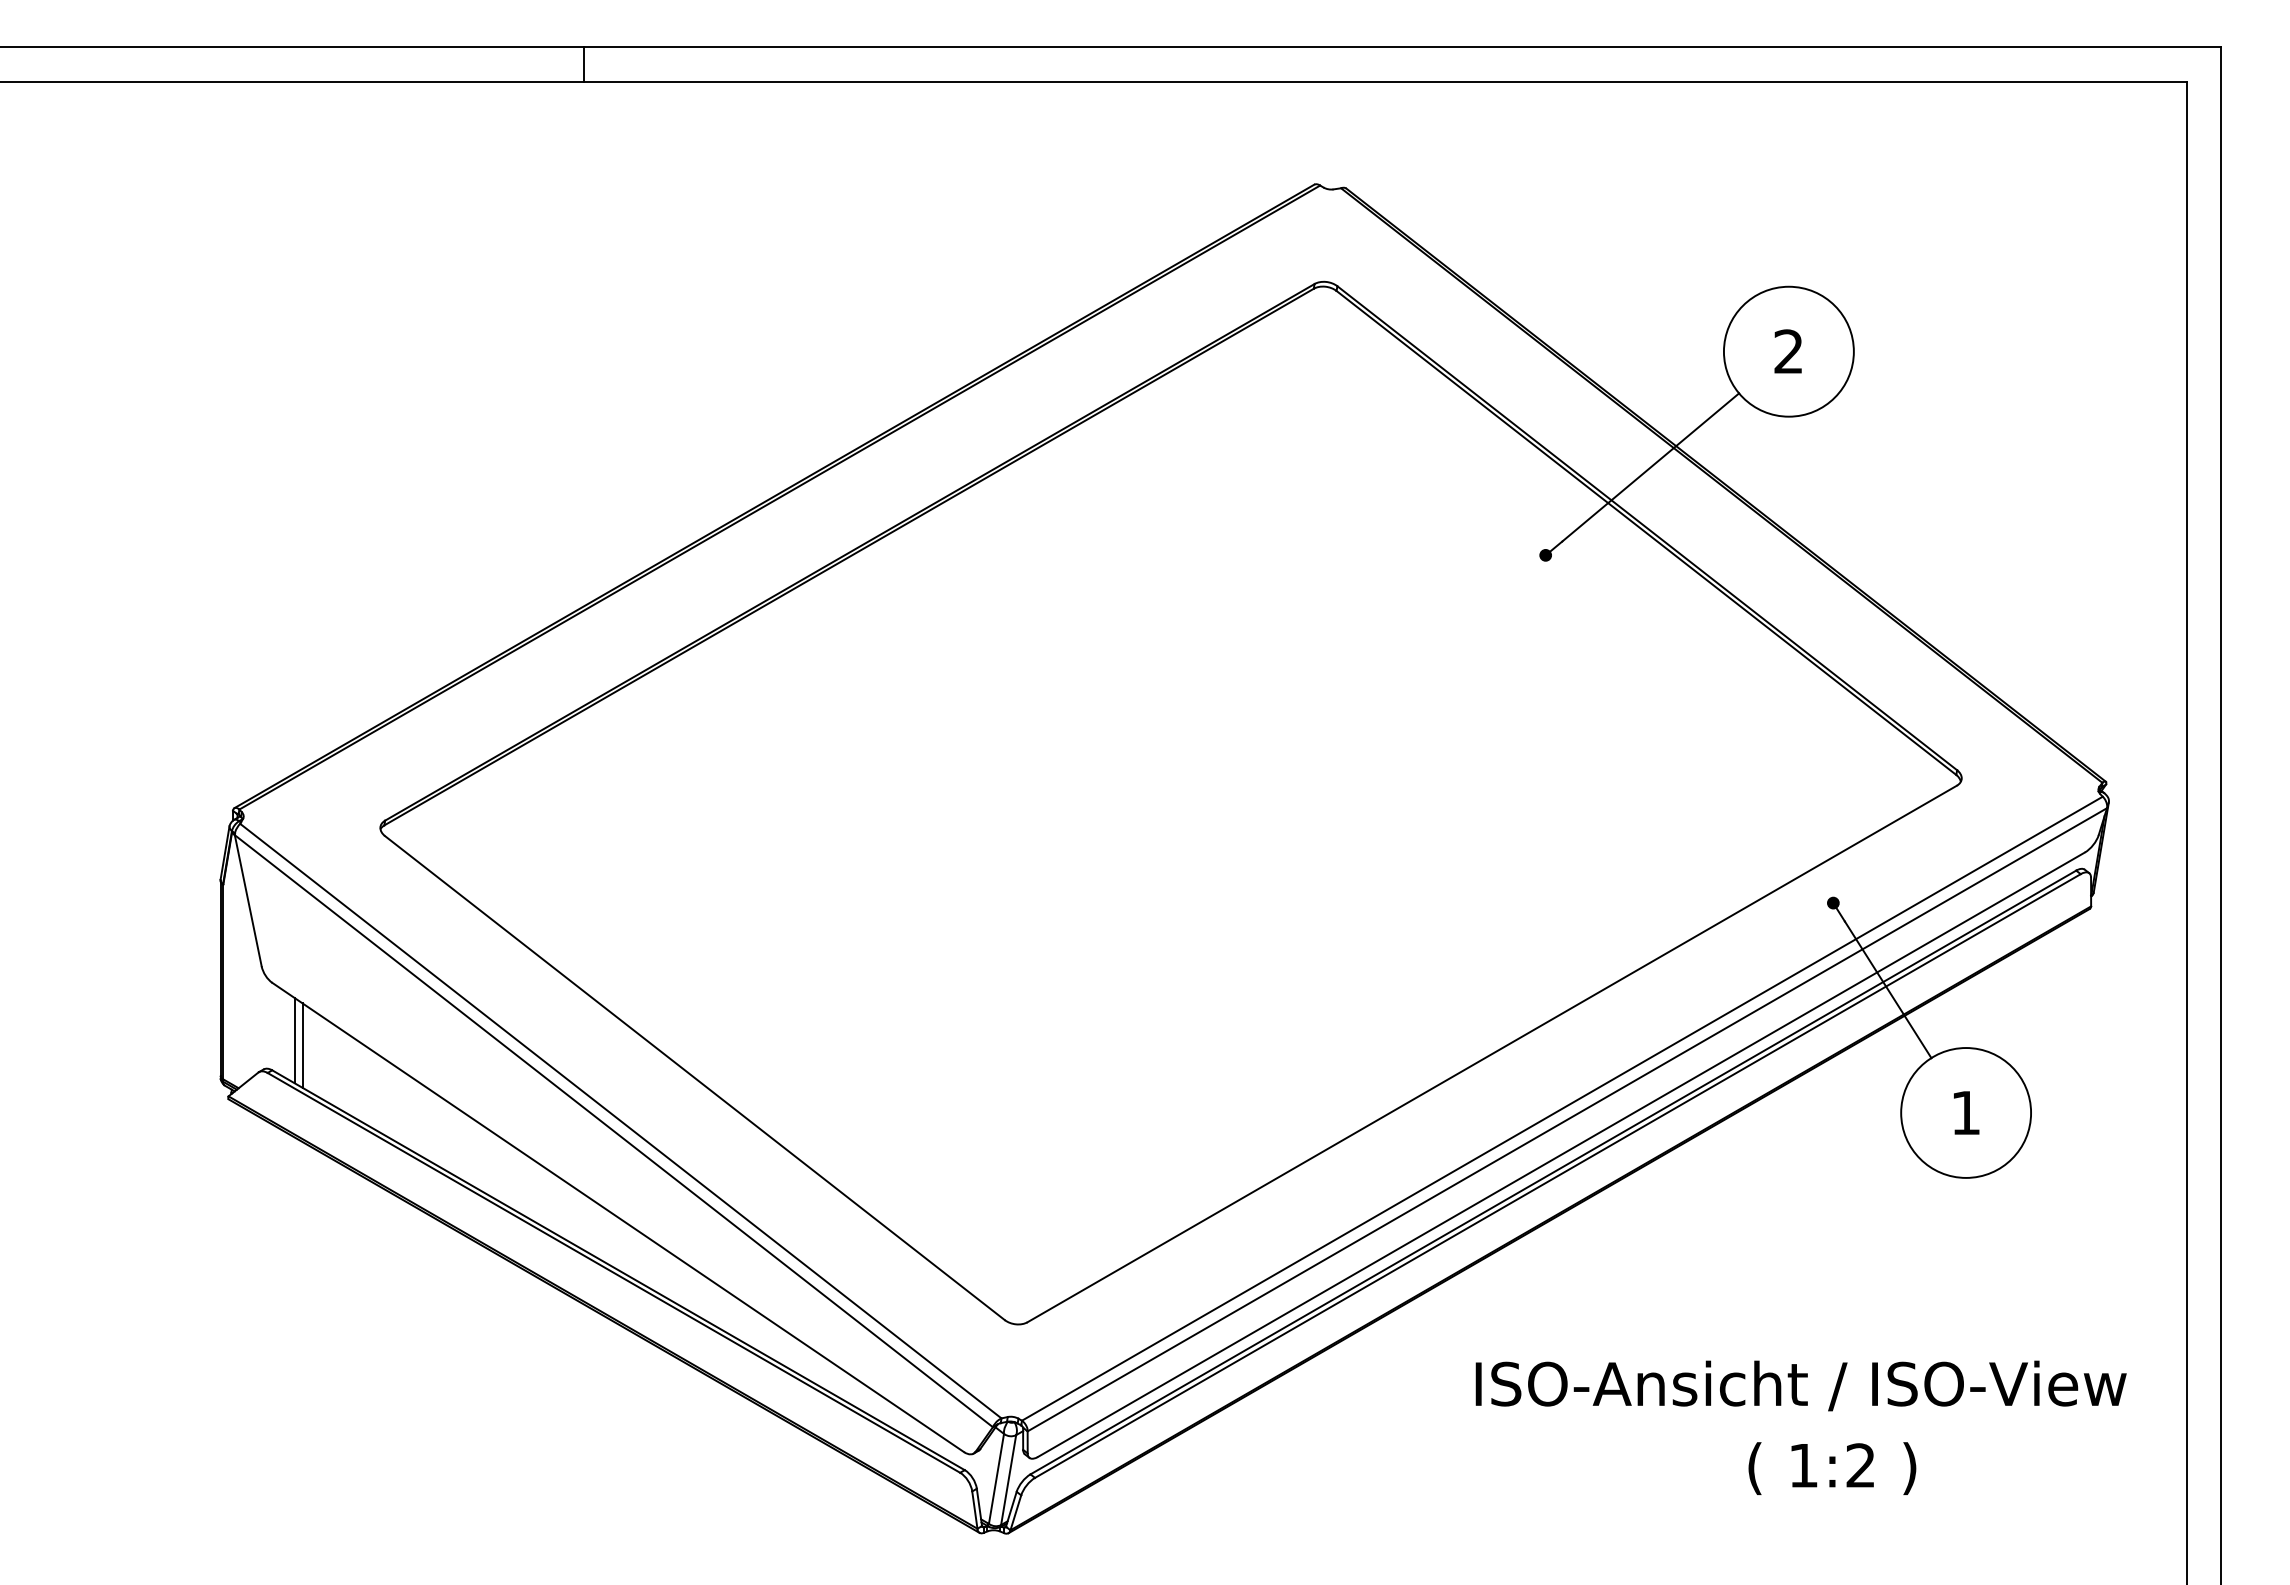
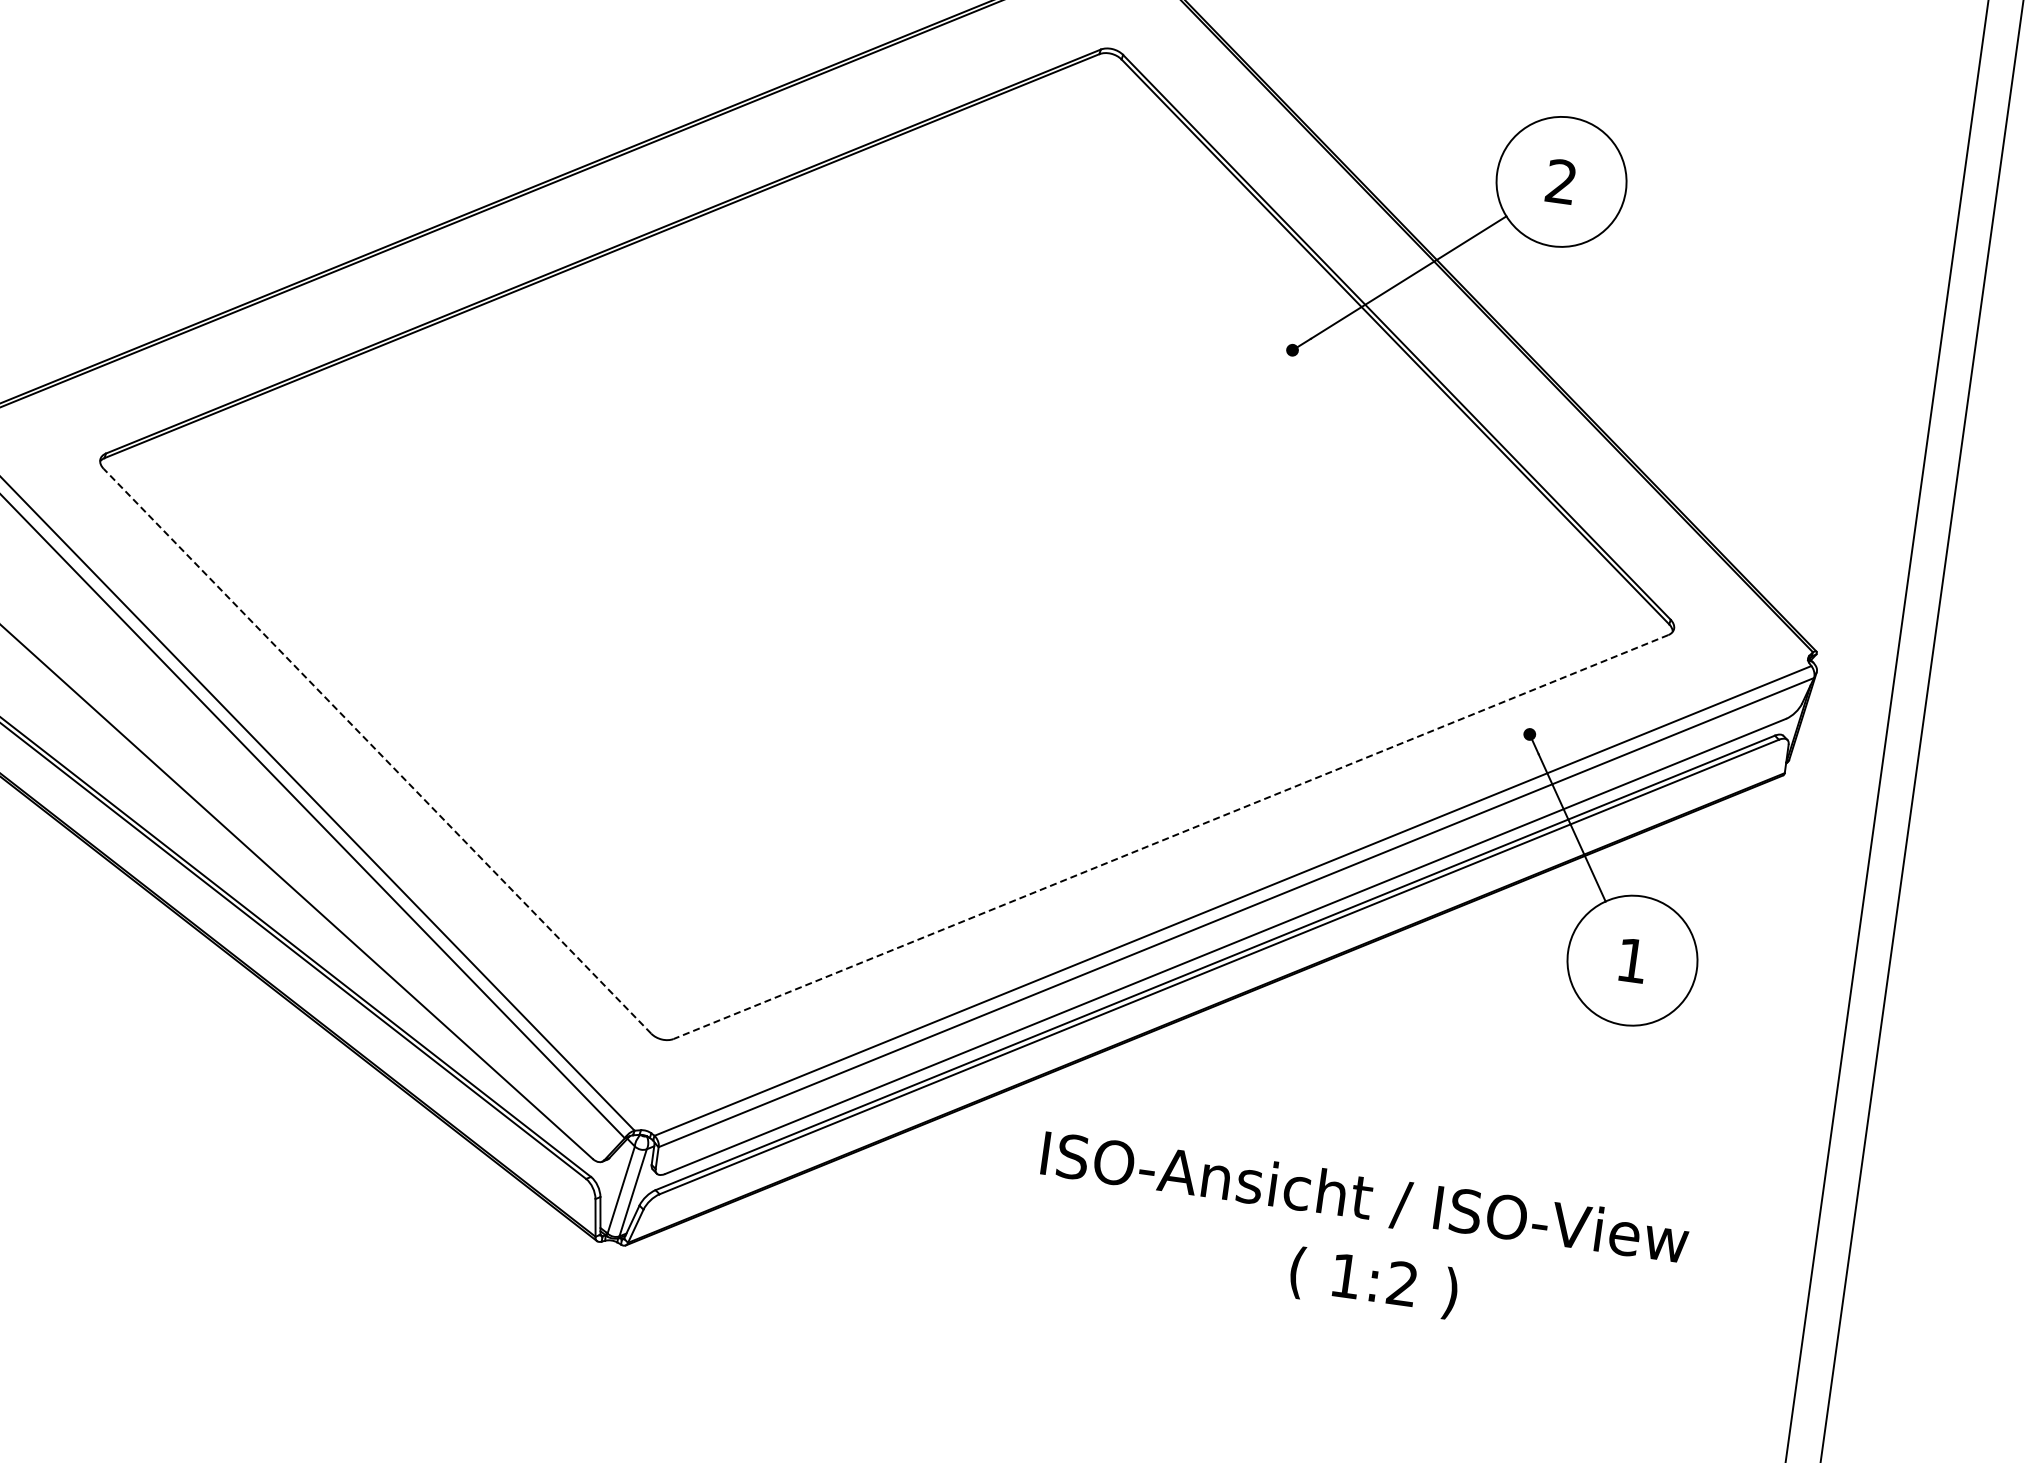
line: (1492, 1053) -> (1171, 836), solid -> dashed
line: (694, 1077) -> (377, 750), solid -> dashed
text: (1800, 1385) -> (1364, 1198), moved
text: (1832, 1468) -> (1374, 1282), moved

